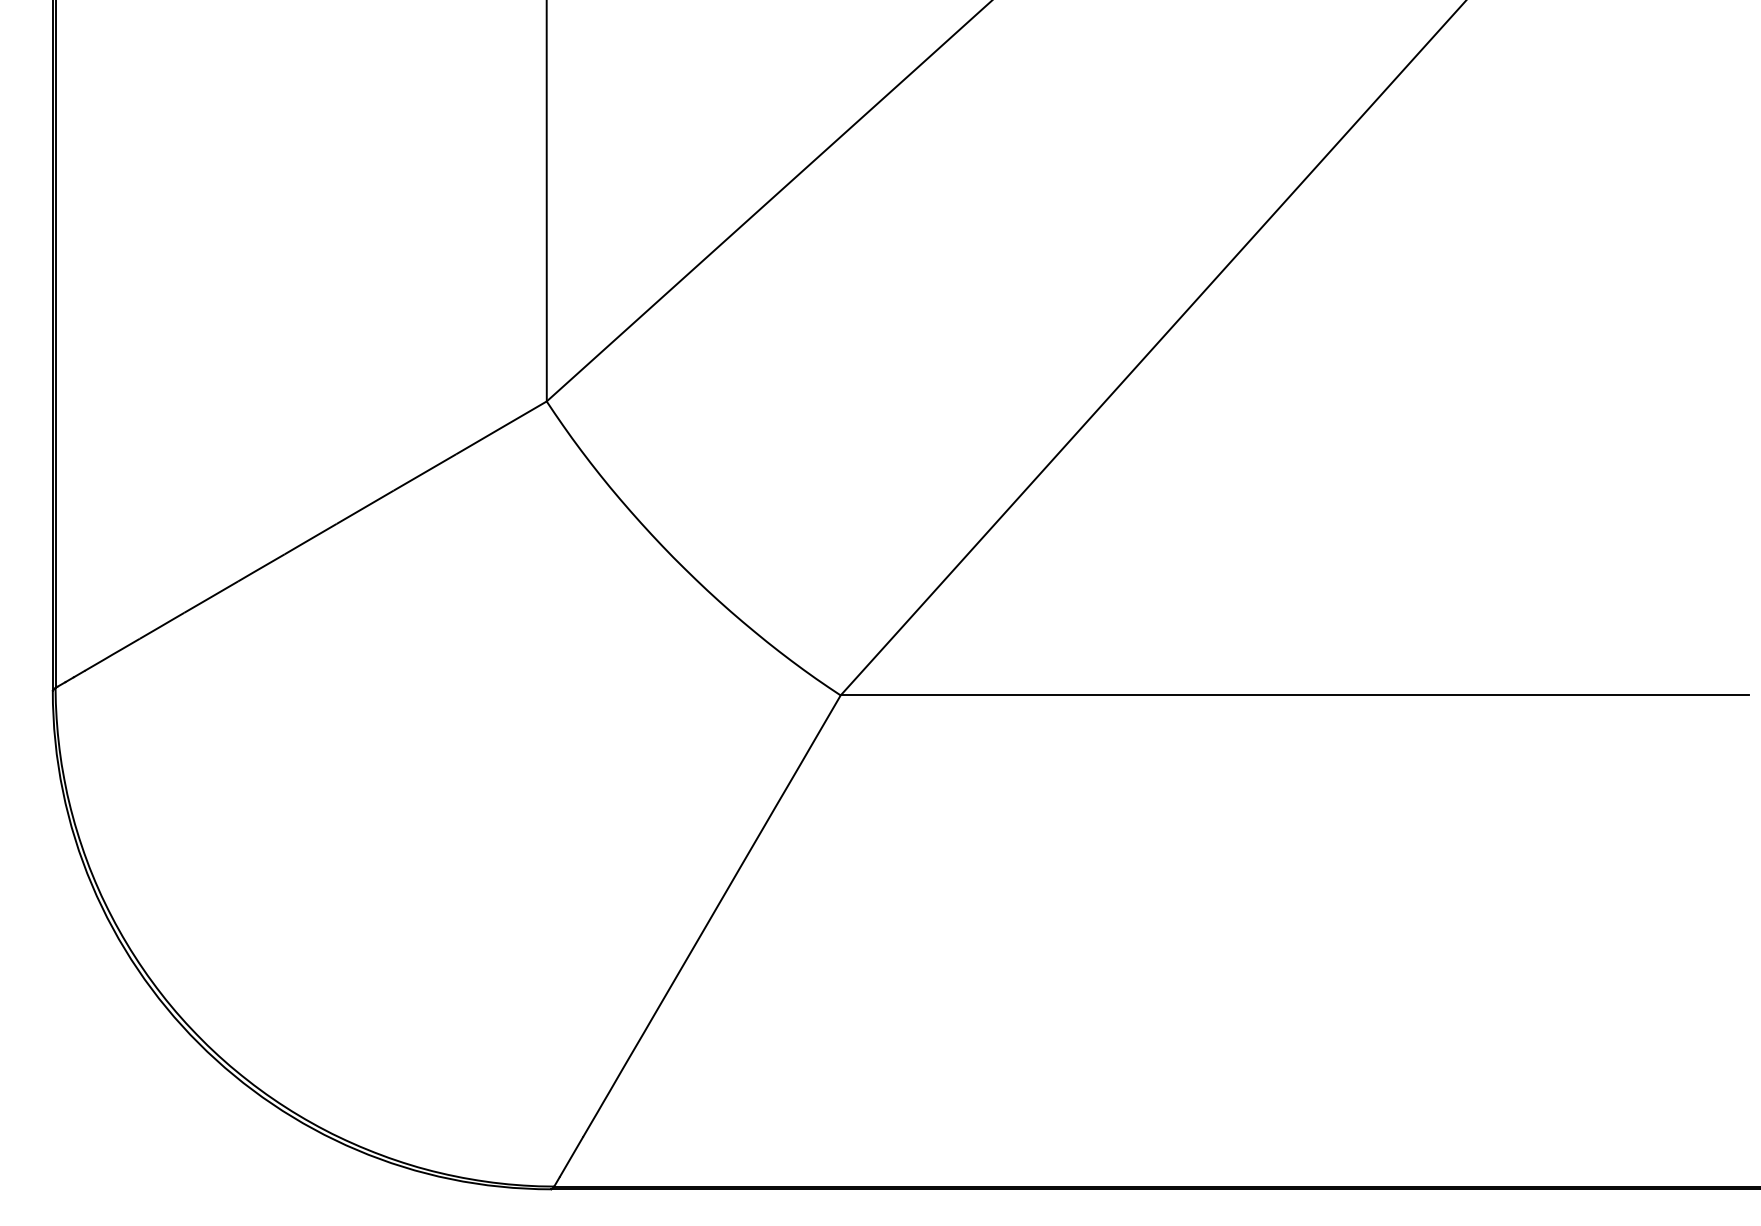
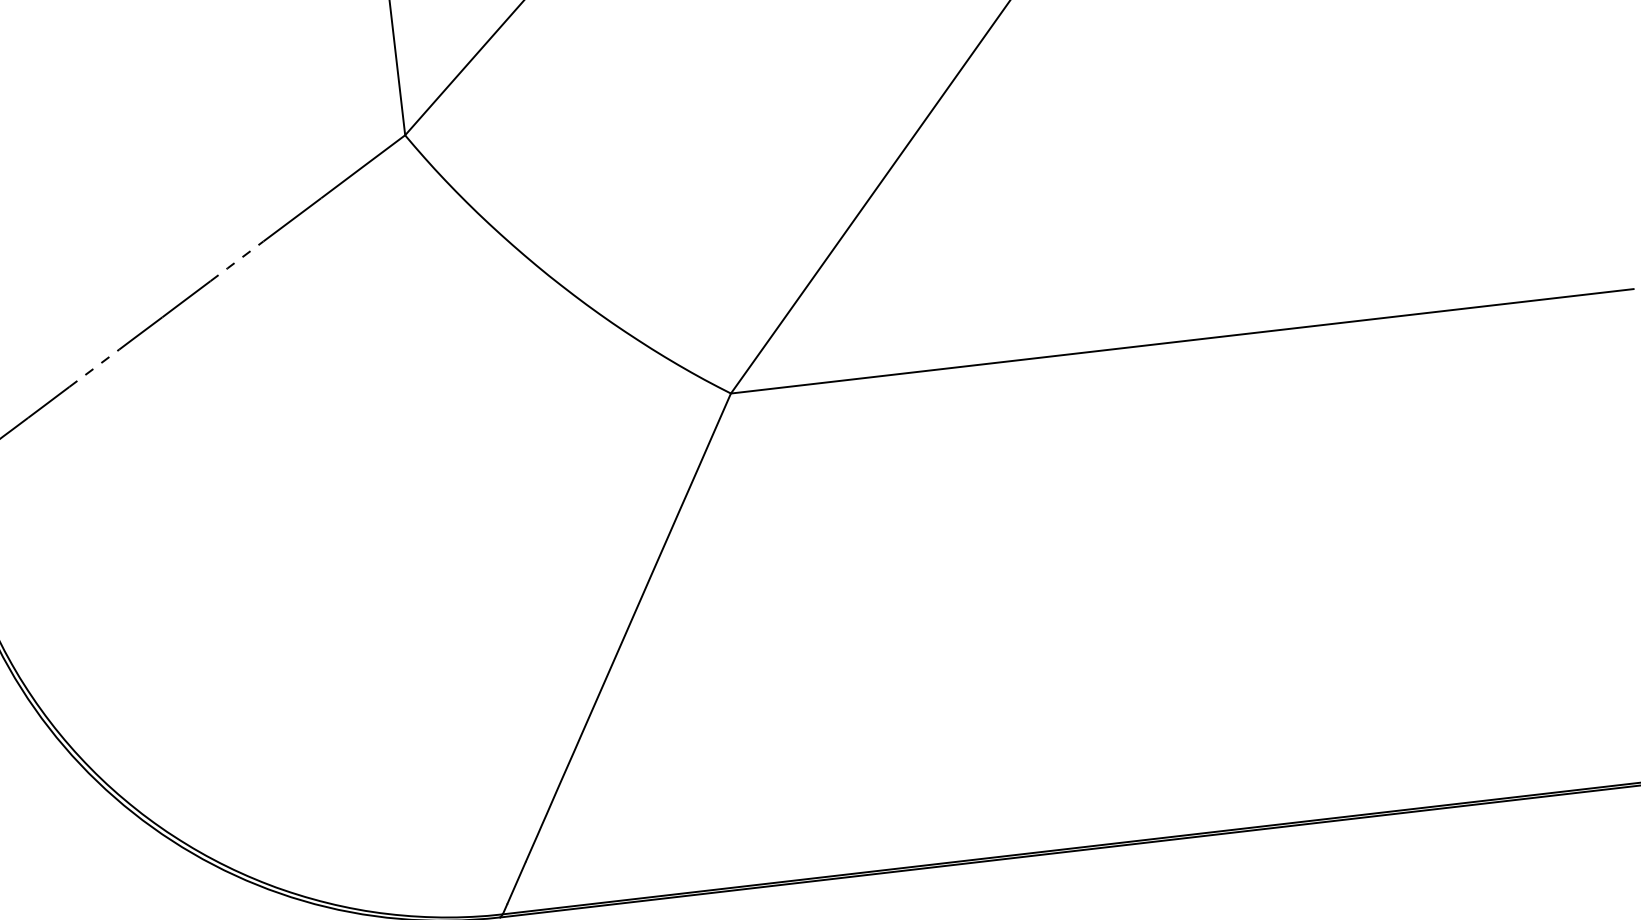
line: (364, 507) -> (236, 261), solid -> dashed
line: (210, 597) -> (93, 368), solid -> dashed

